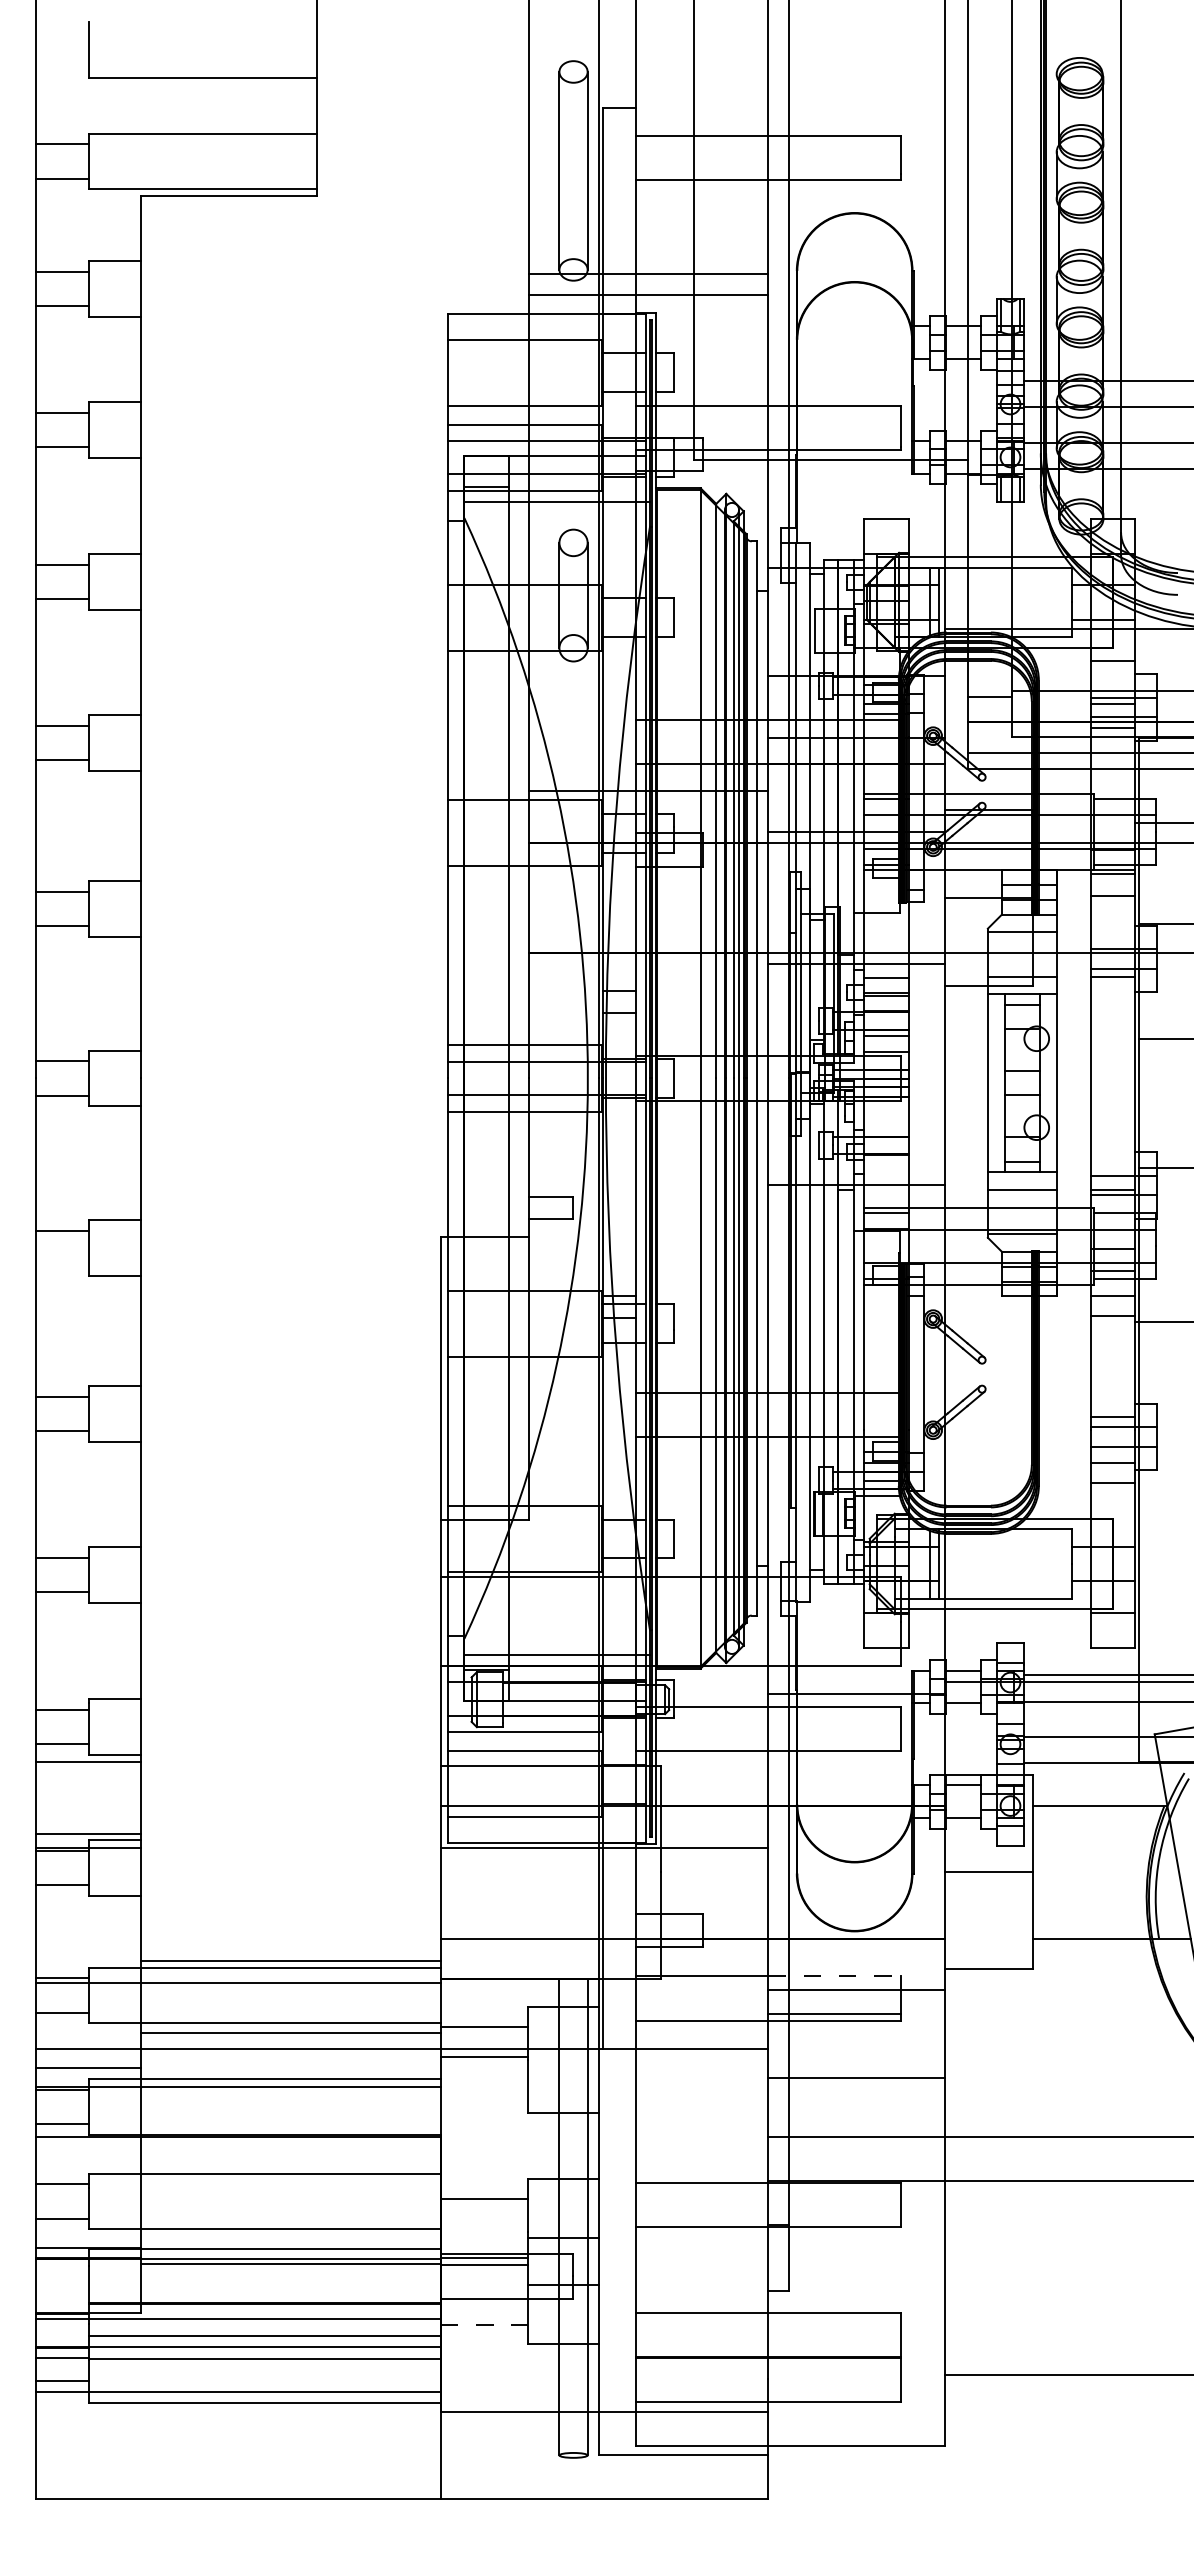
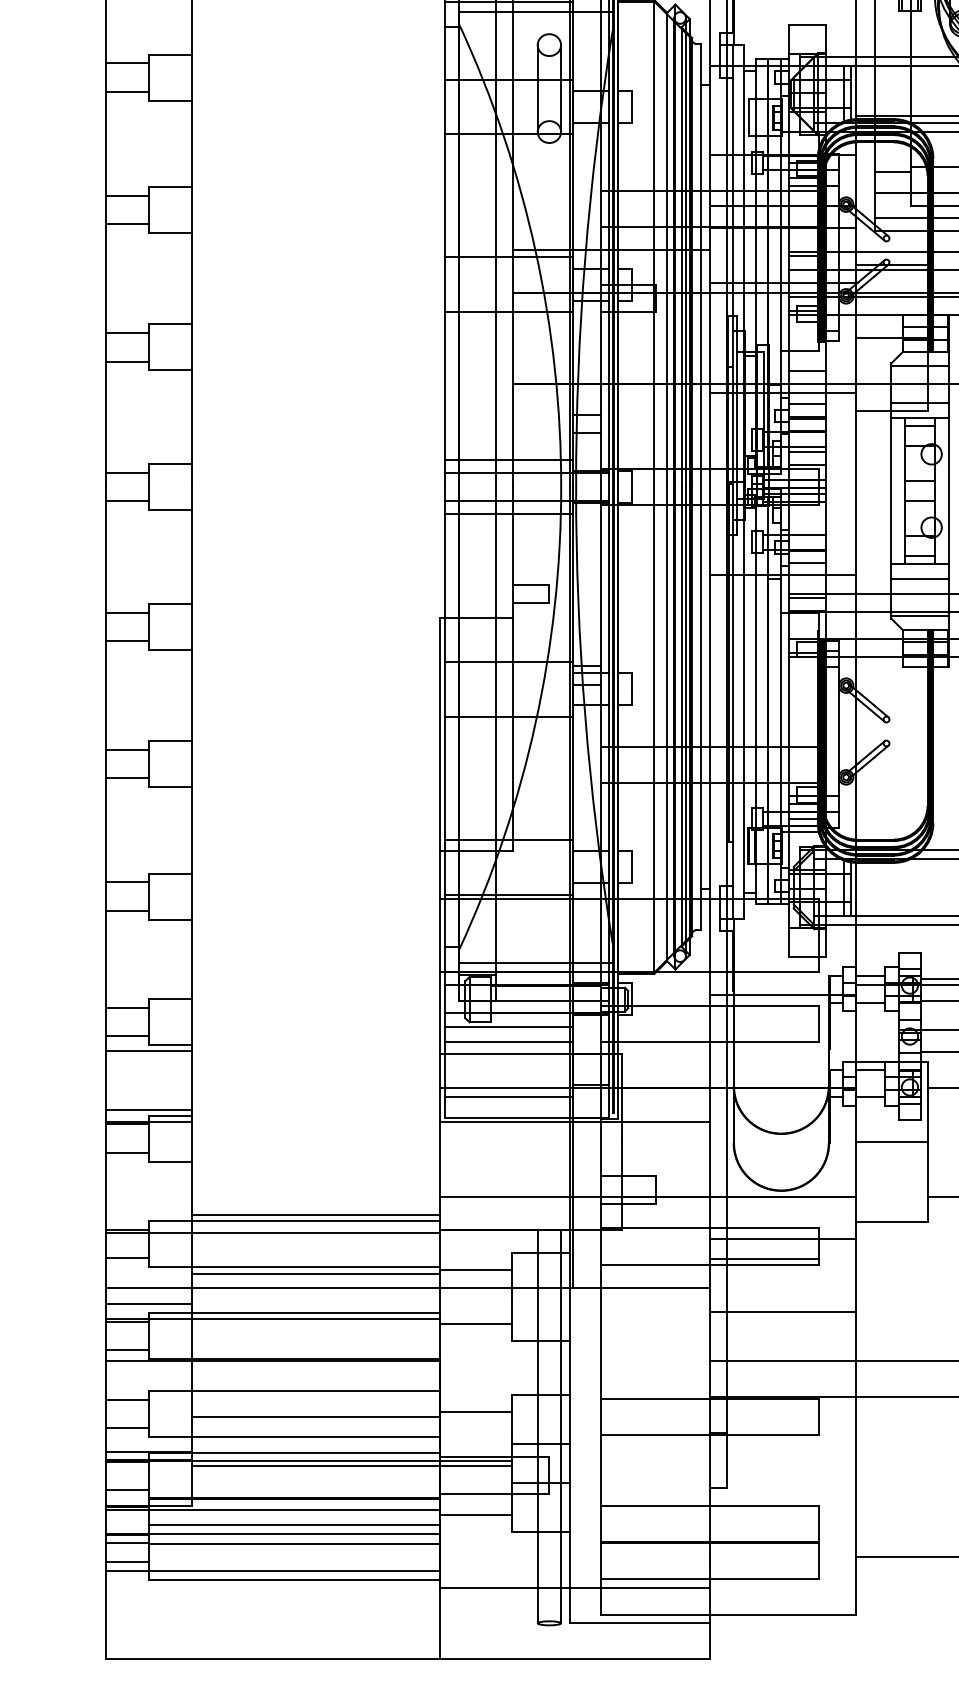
line: (886, 937) -> (807, 370), added
line: (886, 1170) -> (807, 563), added
line: (61, 1264) -> (126, 640), added
line: (834, 1976) -> (764, 1228), dashed -> solid
line: (484, 2056) -> (475, 1323), moved
line: (290, 2204) -> (315, 1416), added
line: (61, 2293) -> (126, 1489), added
line: (484, 2324) -> (475, 1515), dashed -> solid

